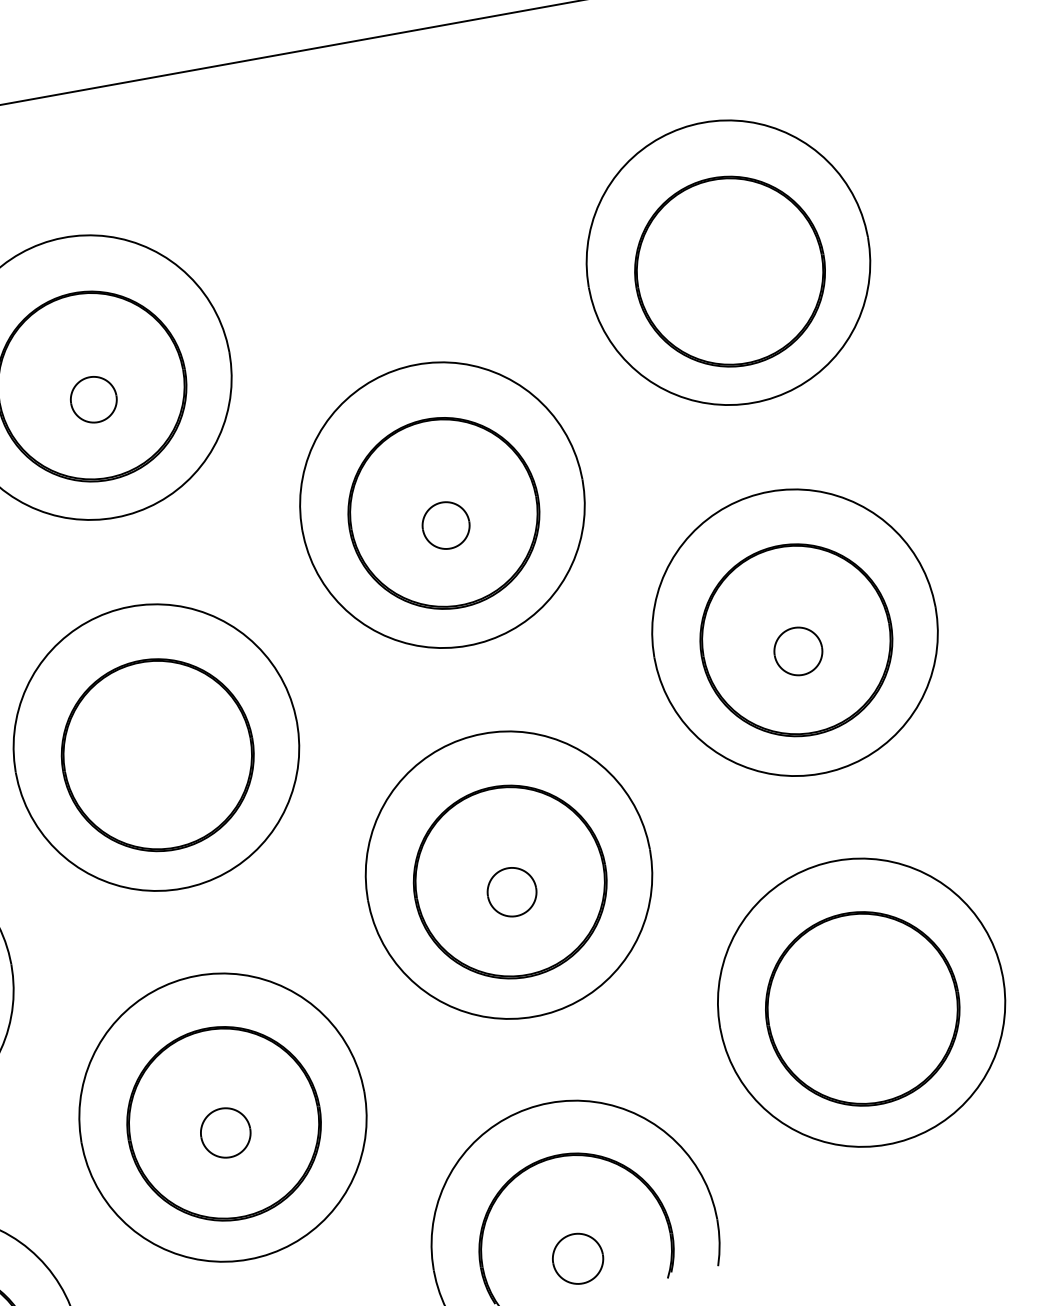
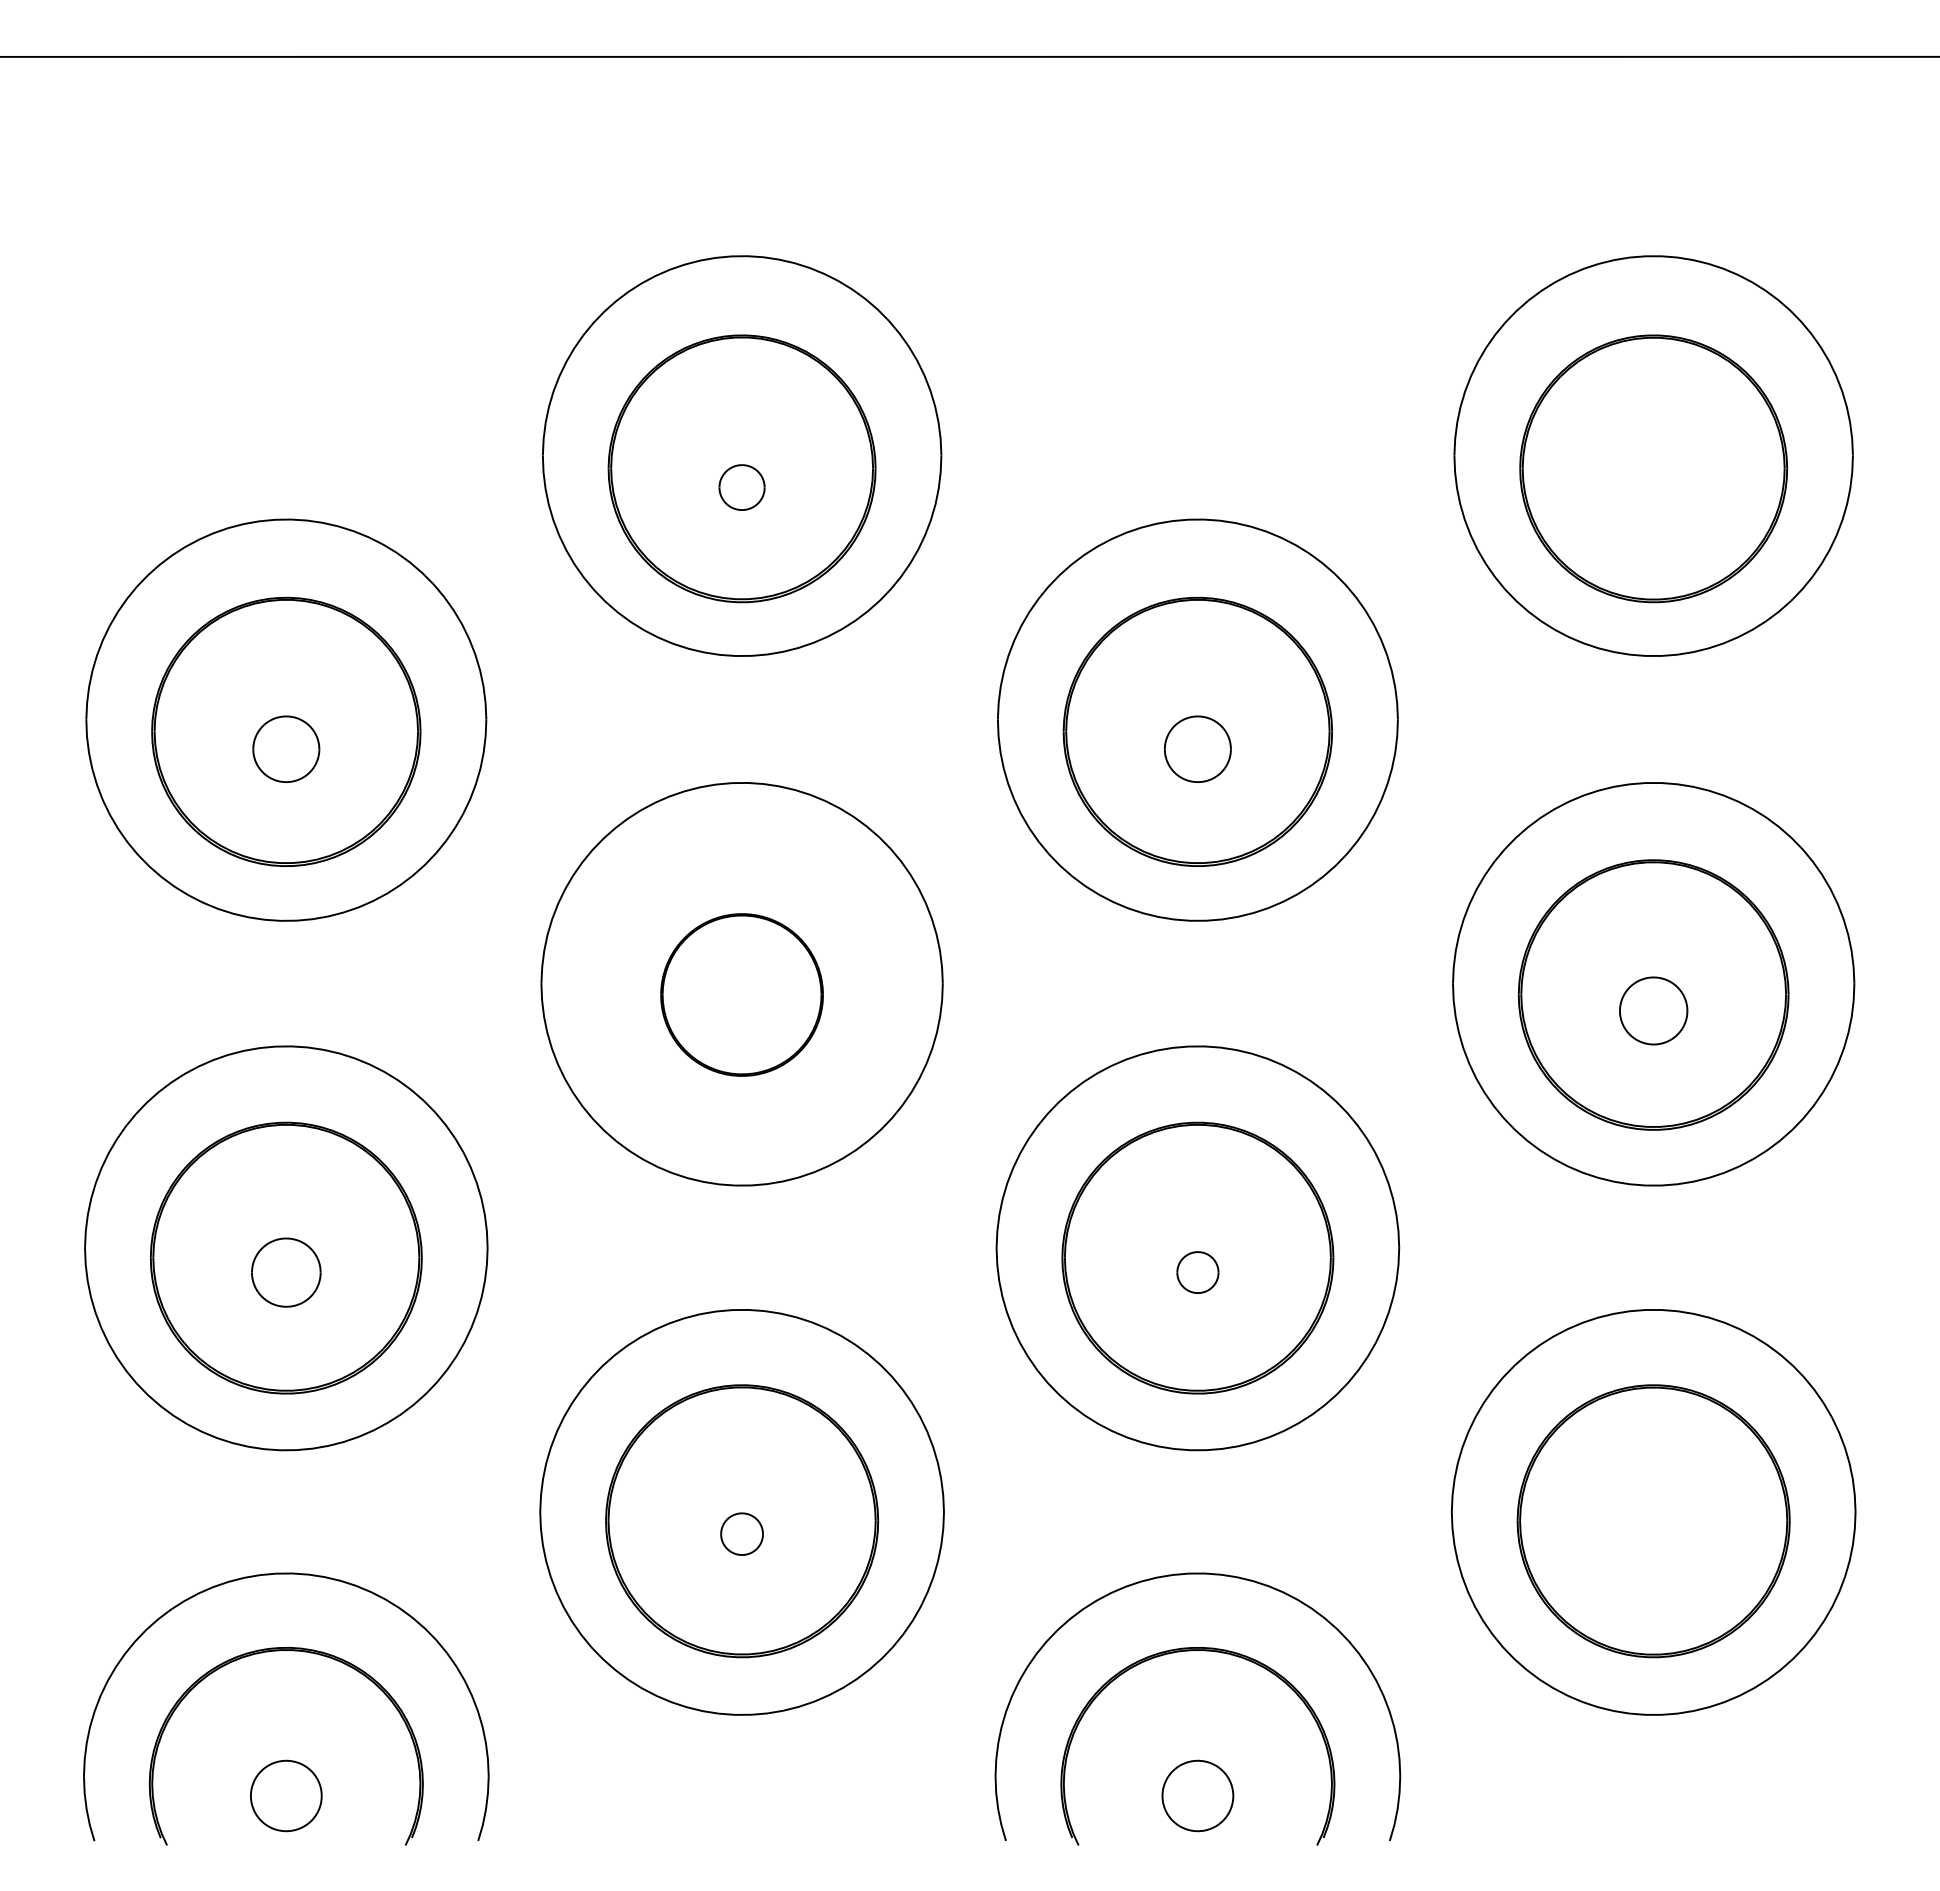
part: (93, 399) -> (741, 487), size x0.7
part: (157, 754) -> (741, 994), size x0.6
part: (511, 892) -> (1197, 1272), size x0.6
part: (225, 1132) -> (741, 1533), size x0.6

